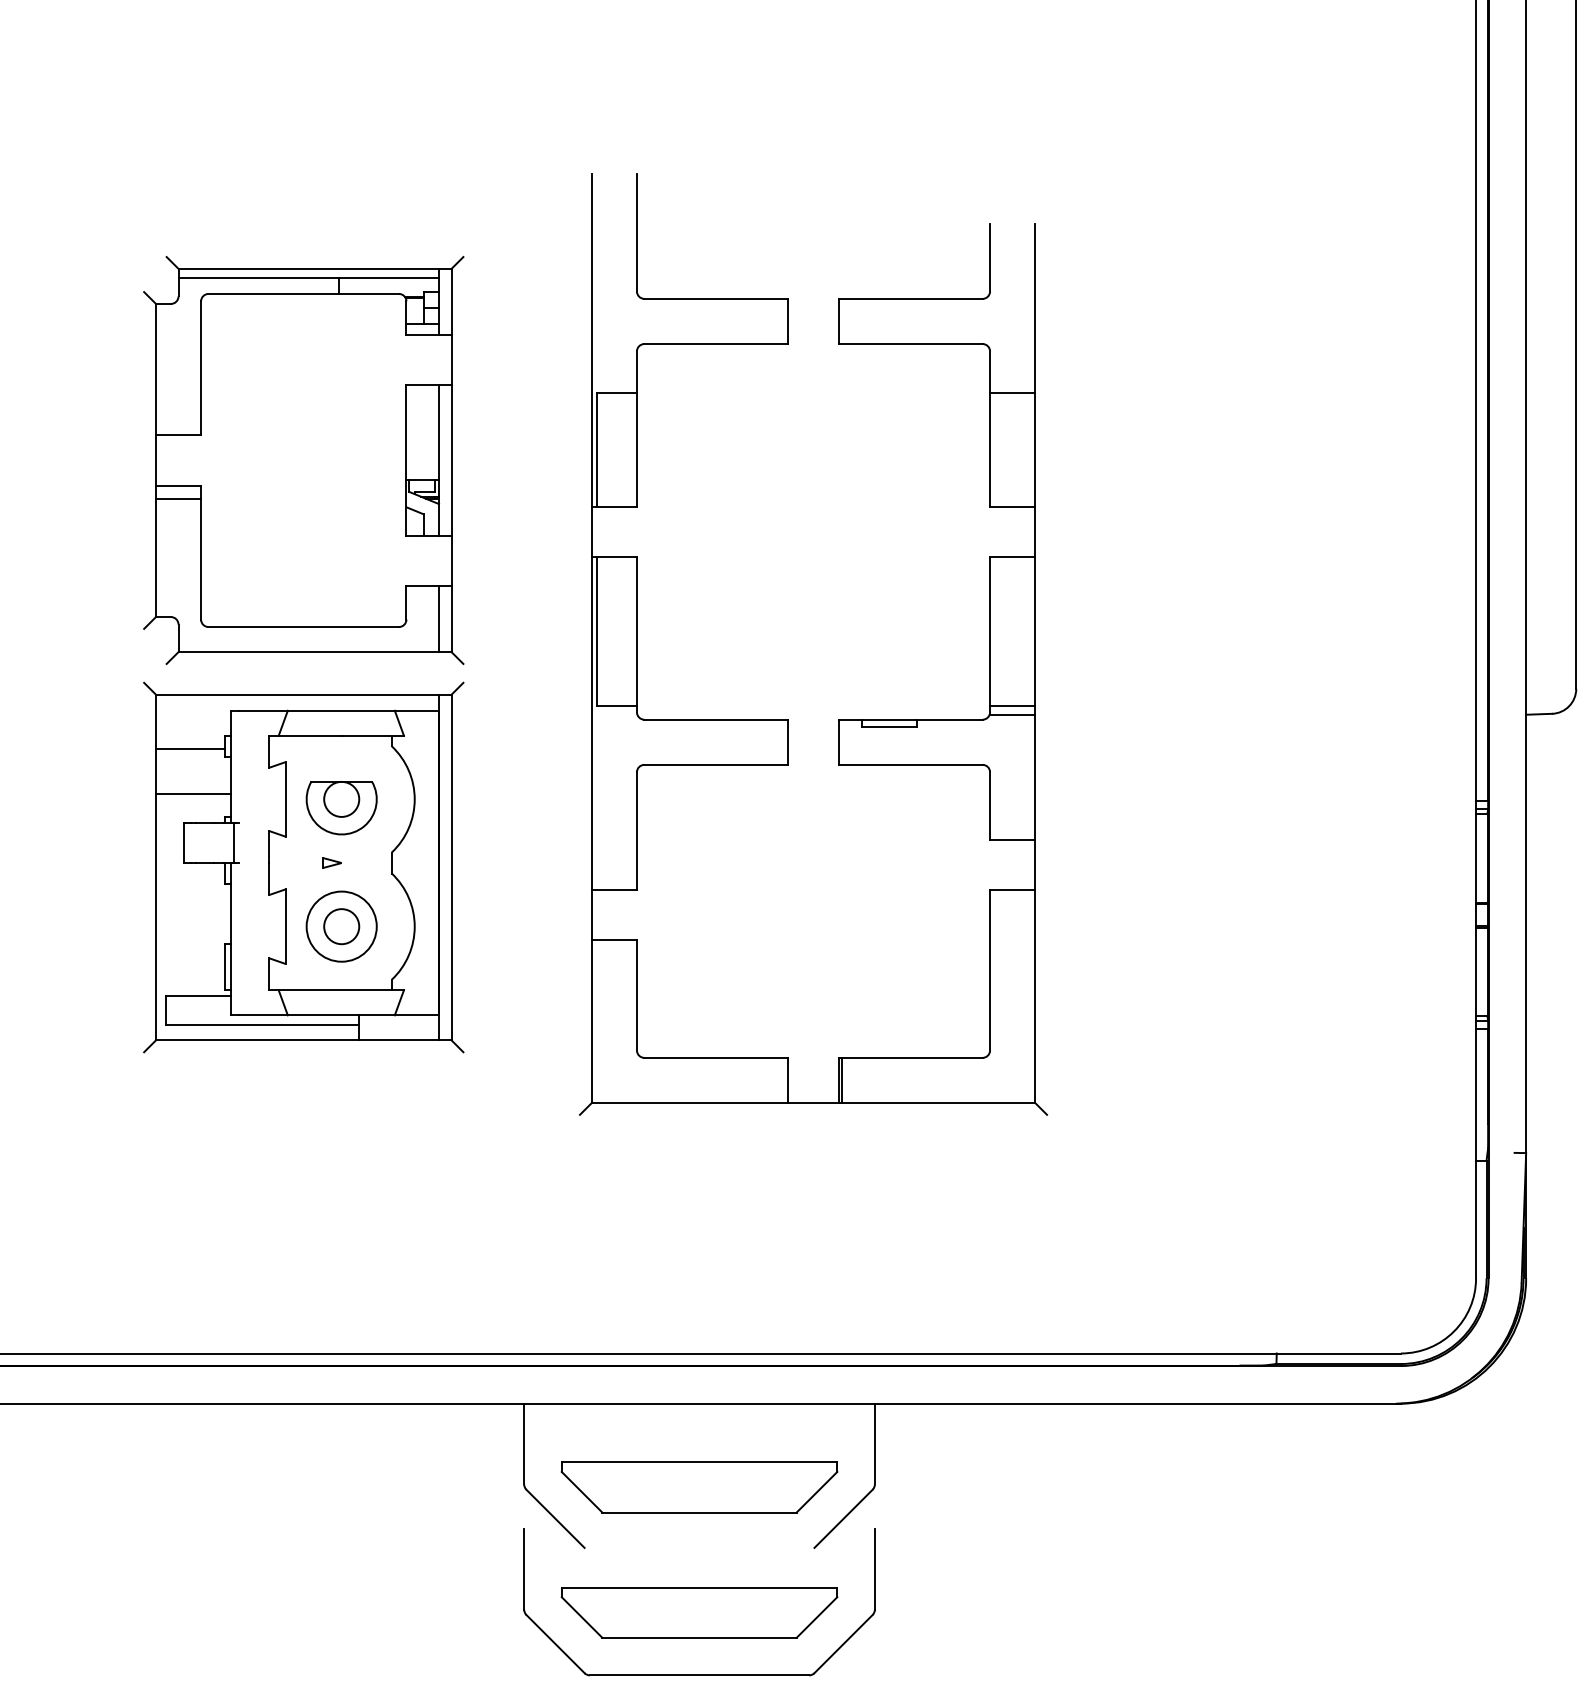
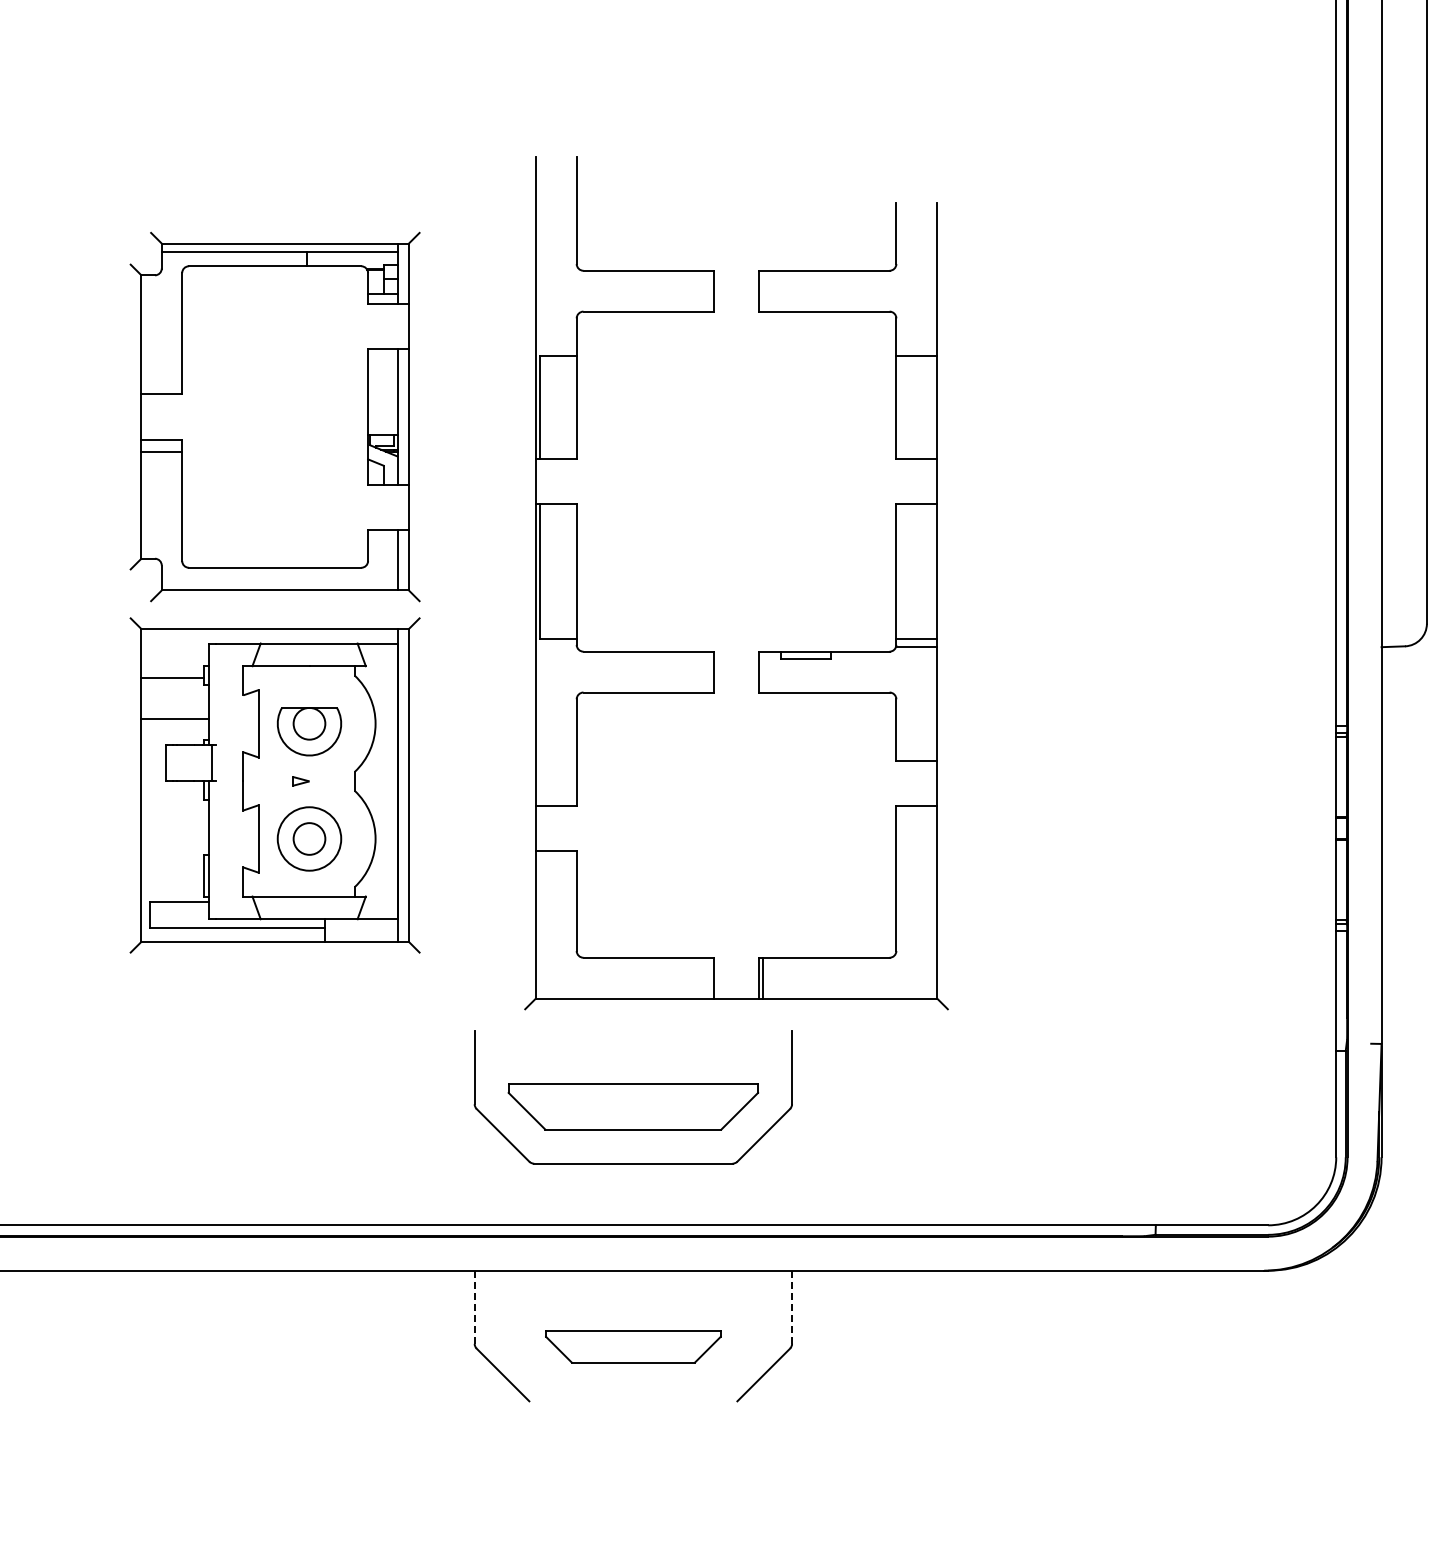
line: (524, 1444) -> (474, 1307), solid -> dashed
line: (875, 1444) -> (792, 1307), solid -> dashed
part: (699, 1487) -> (633, 1346), size x0.7
part: (698, 1602) -> (632, 1097), moved

